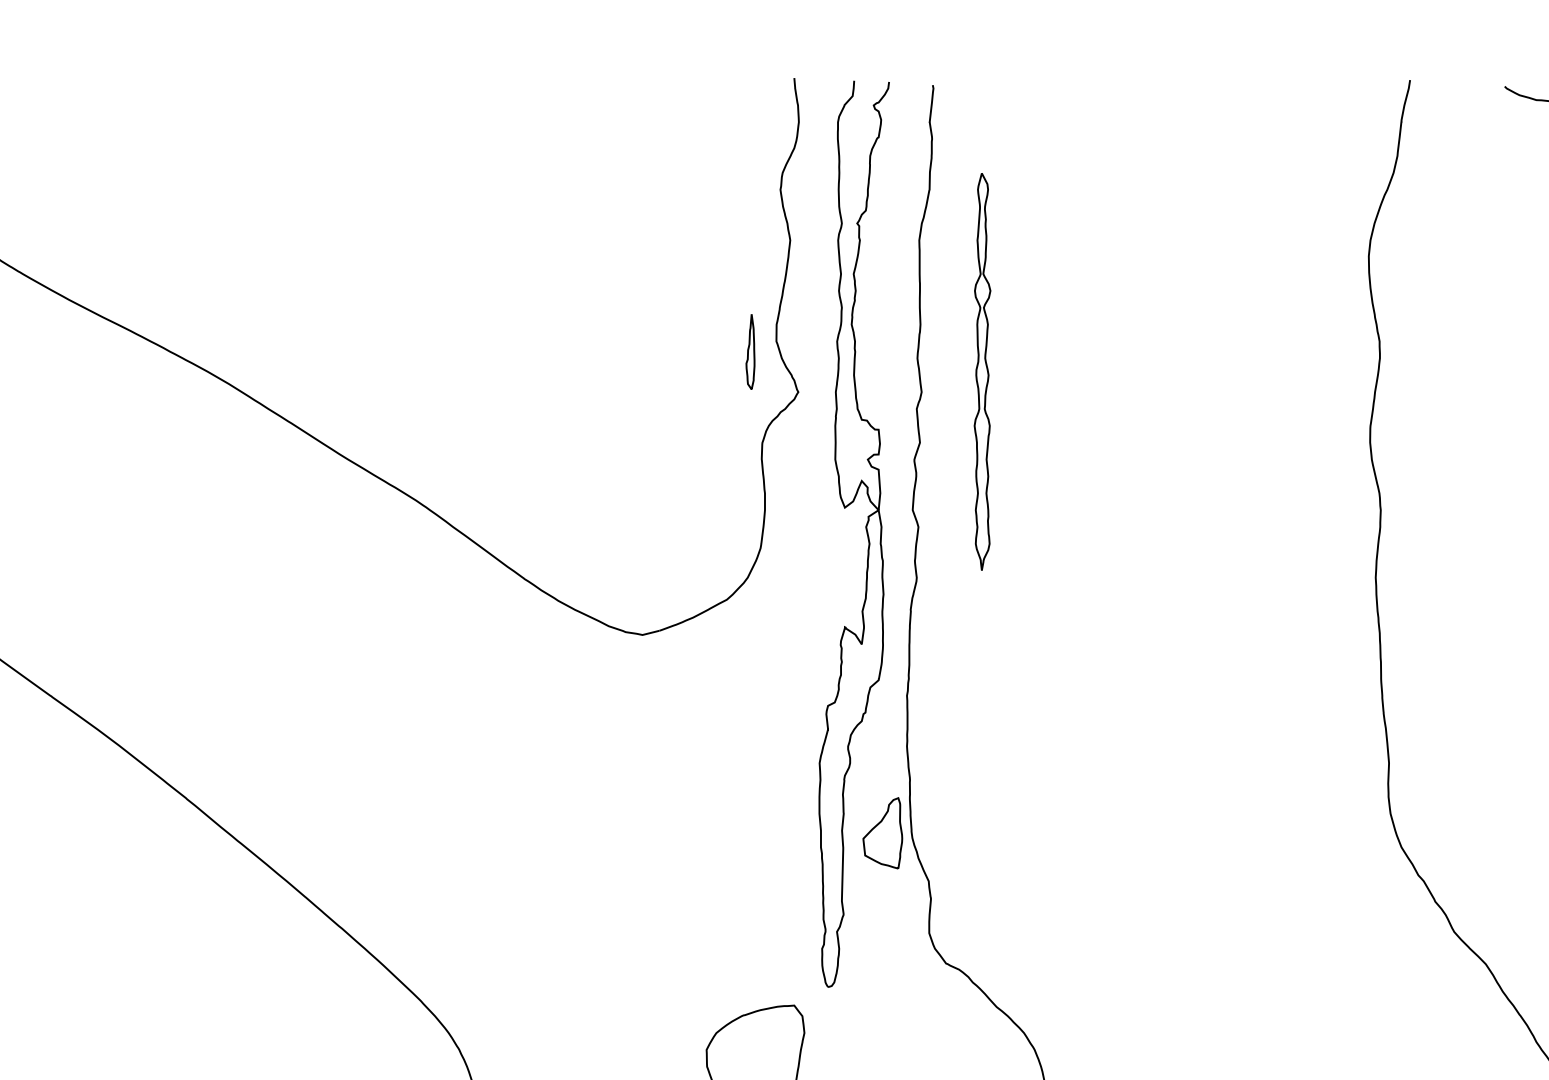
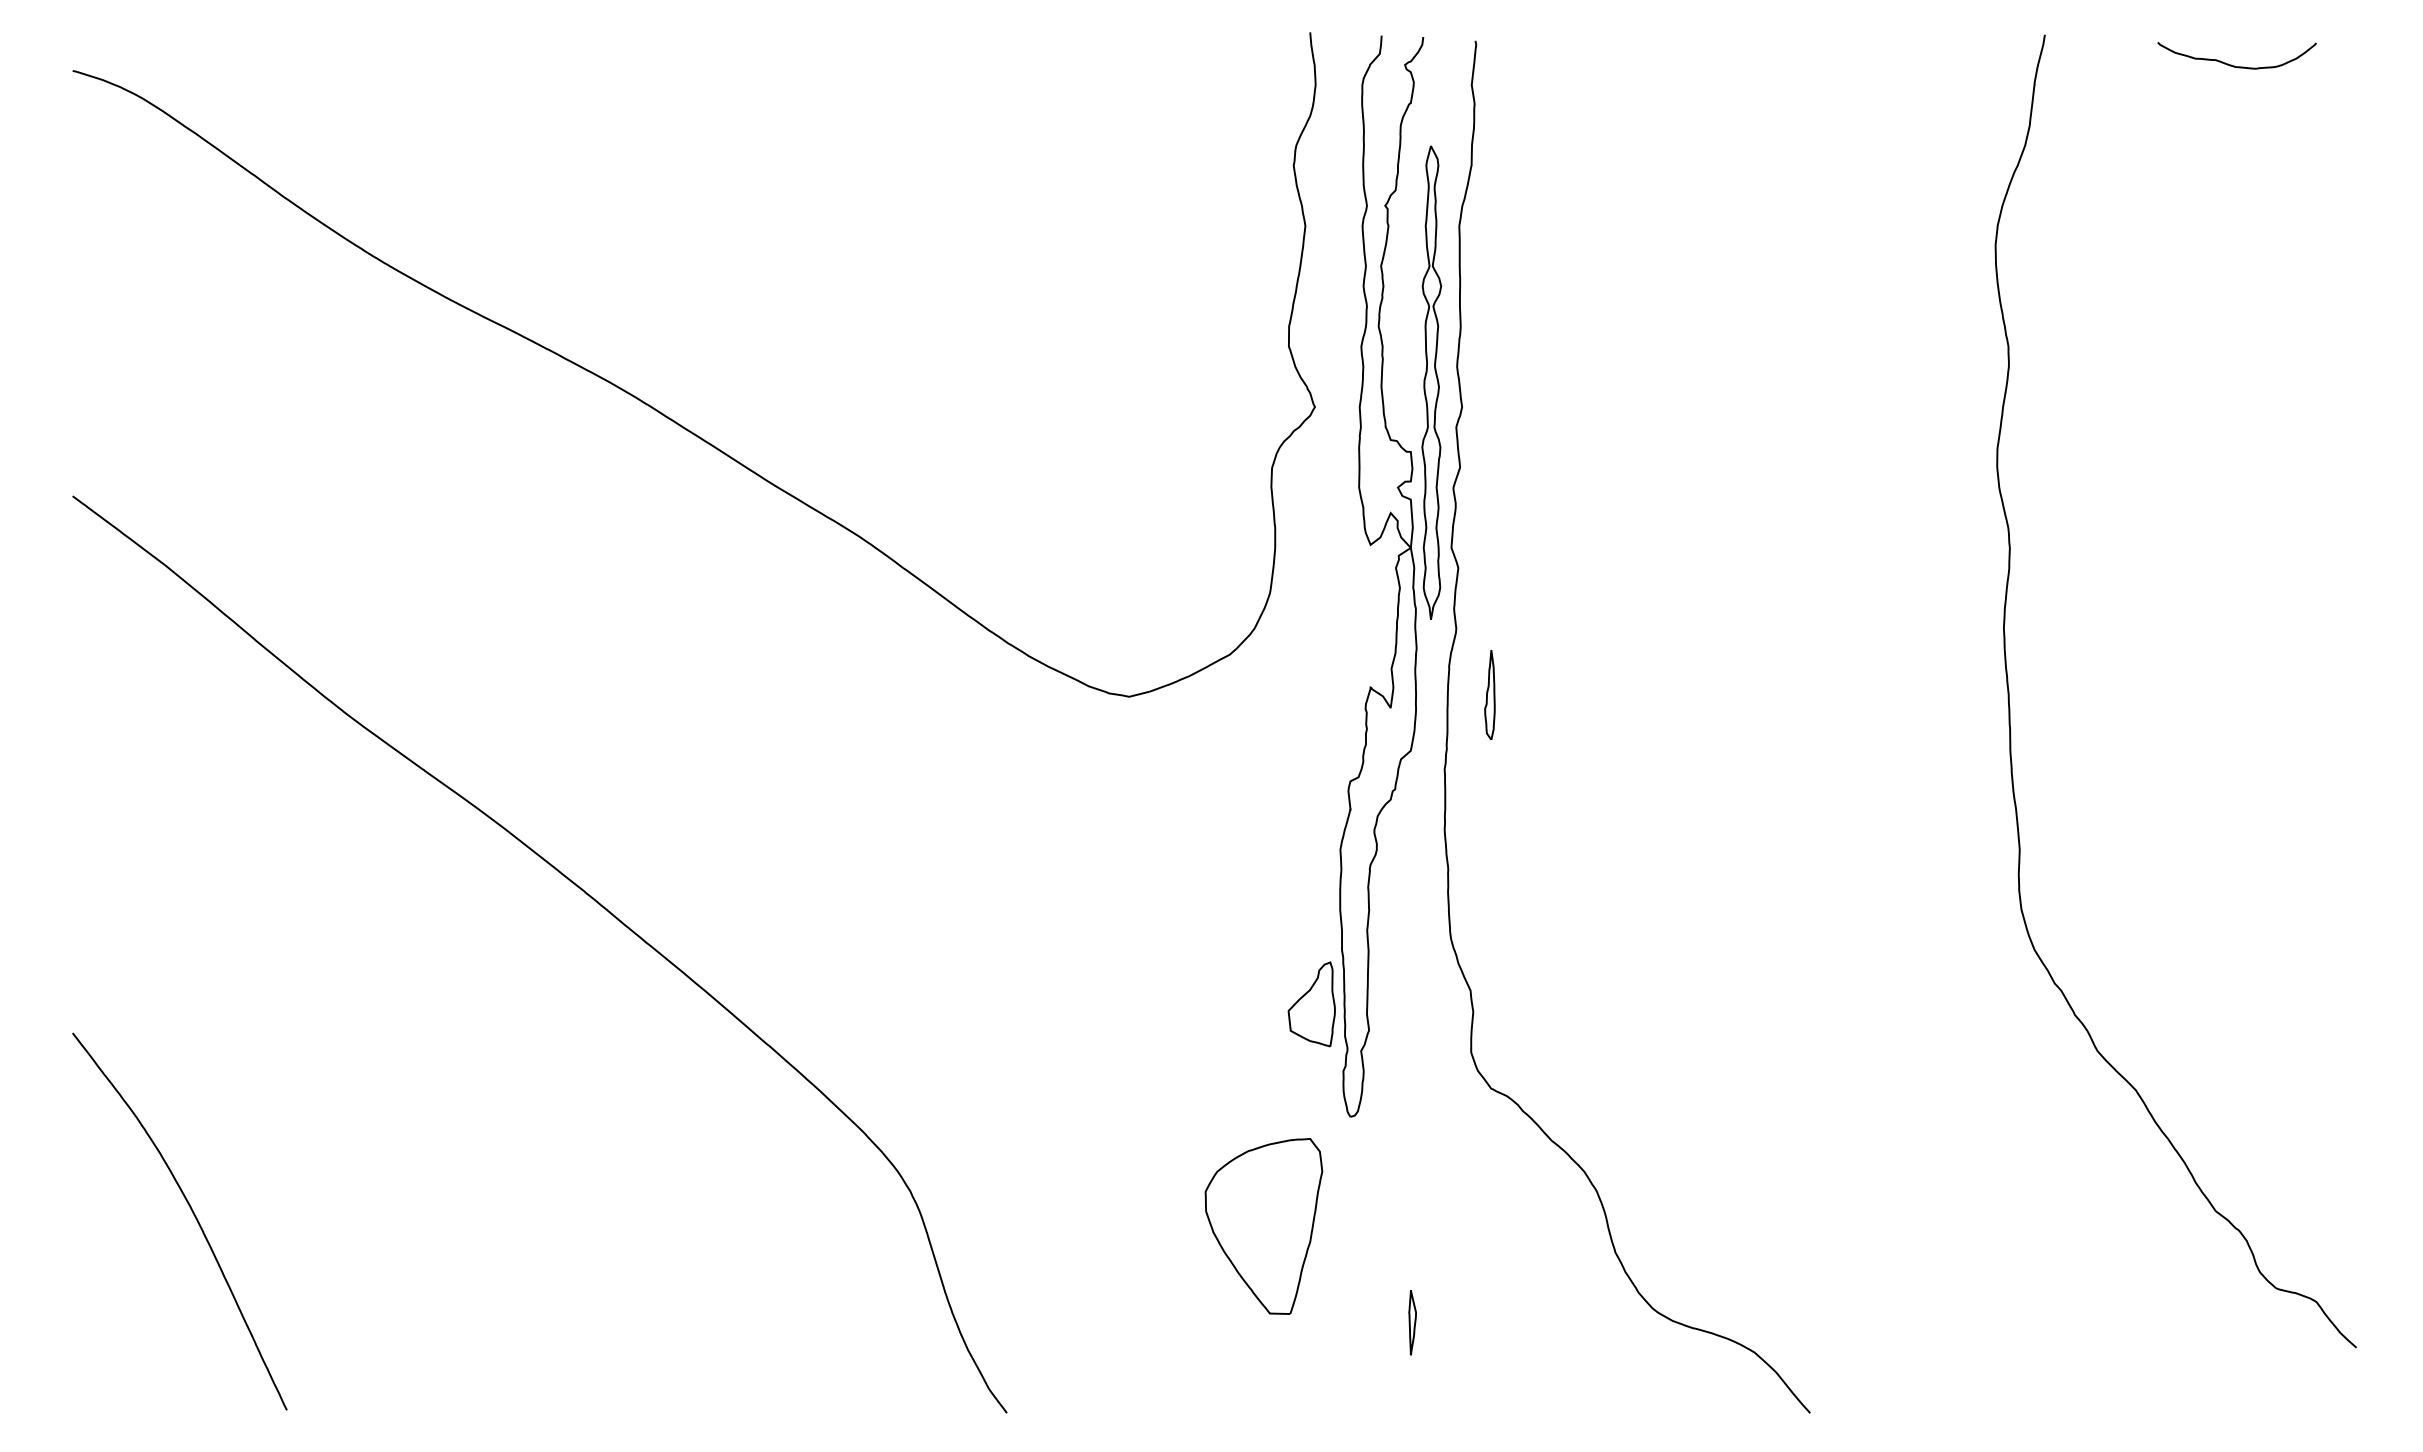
part: (750, 352) -> (1489, 695), moved
part: (982, 371) -> (1431, 382), moved
part: (882, 833) -> (1311, 1004), moved

